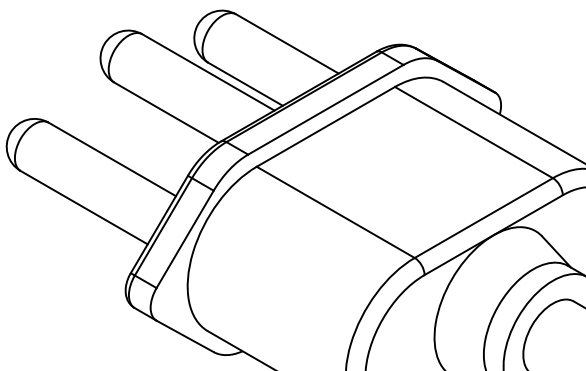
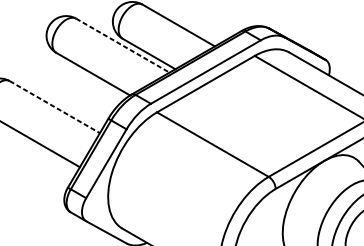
line: (208, 72) -> (122, 45), solid -> dashed
line: (112, 159) -> (55, 107), solid -> dashed

